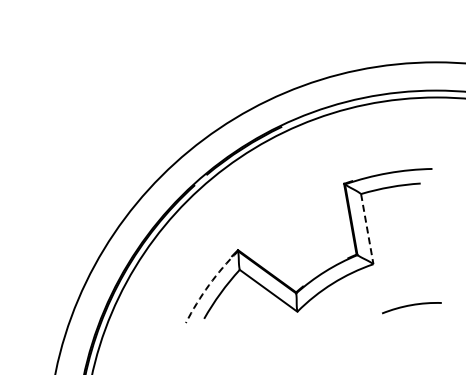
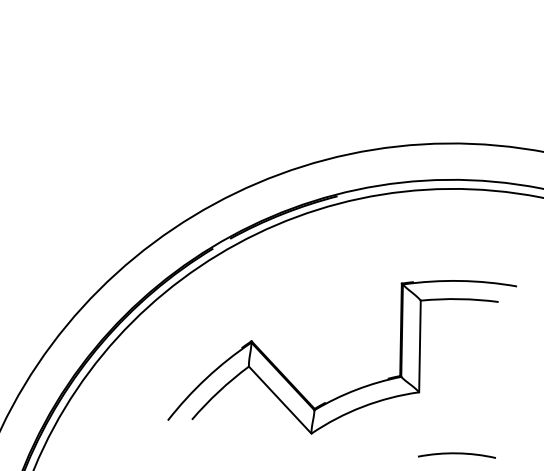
line: (367, 229) -> (420, 346), dashed -> solid
arc: (209, 285) -> (206, 378), dashed -> solid

